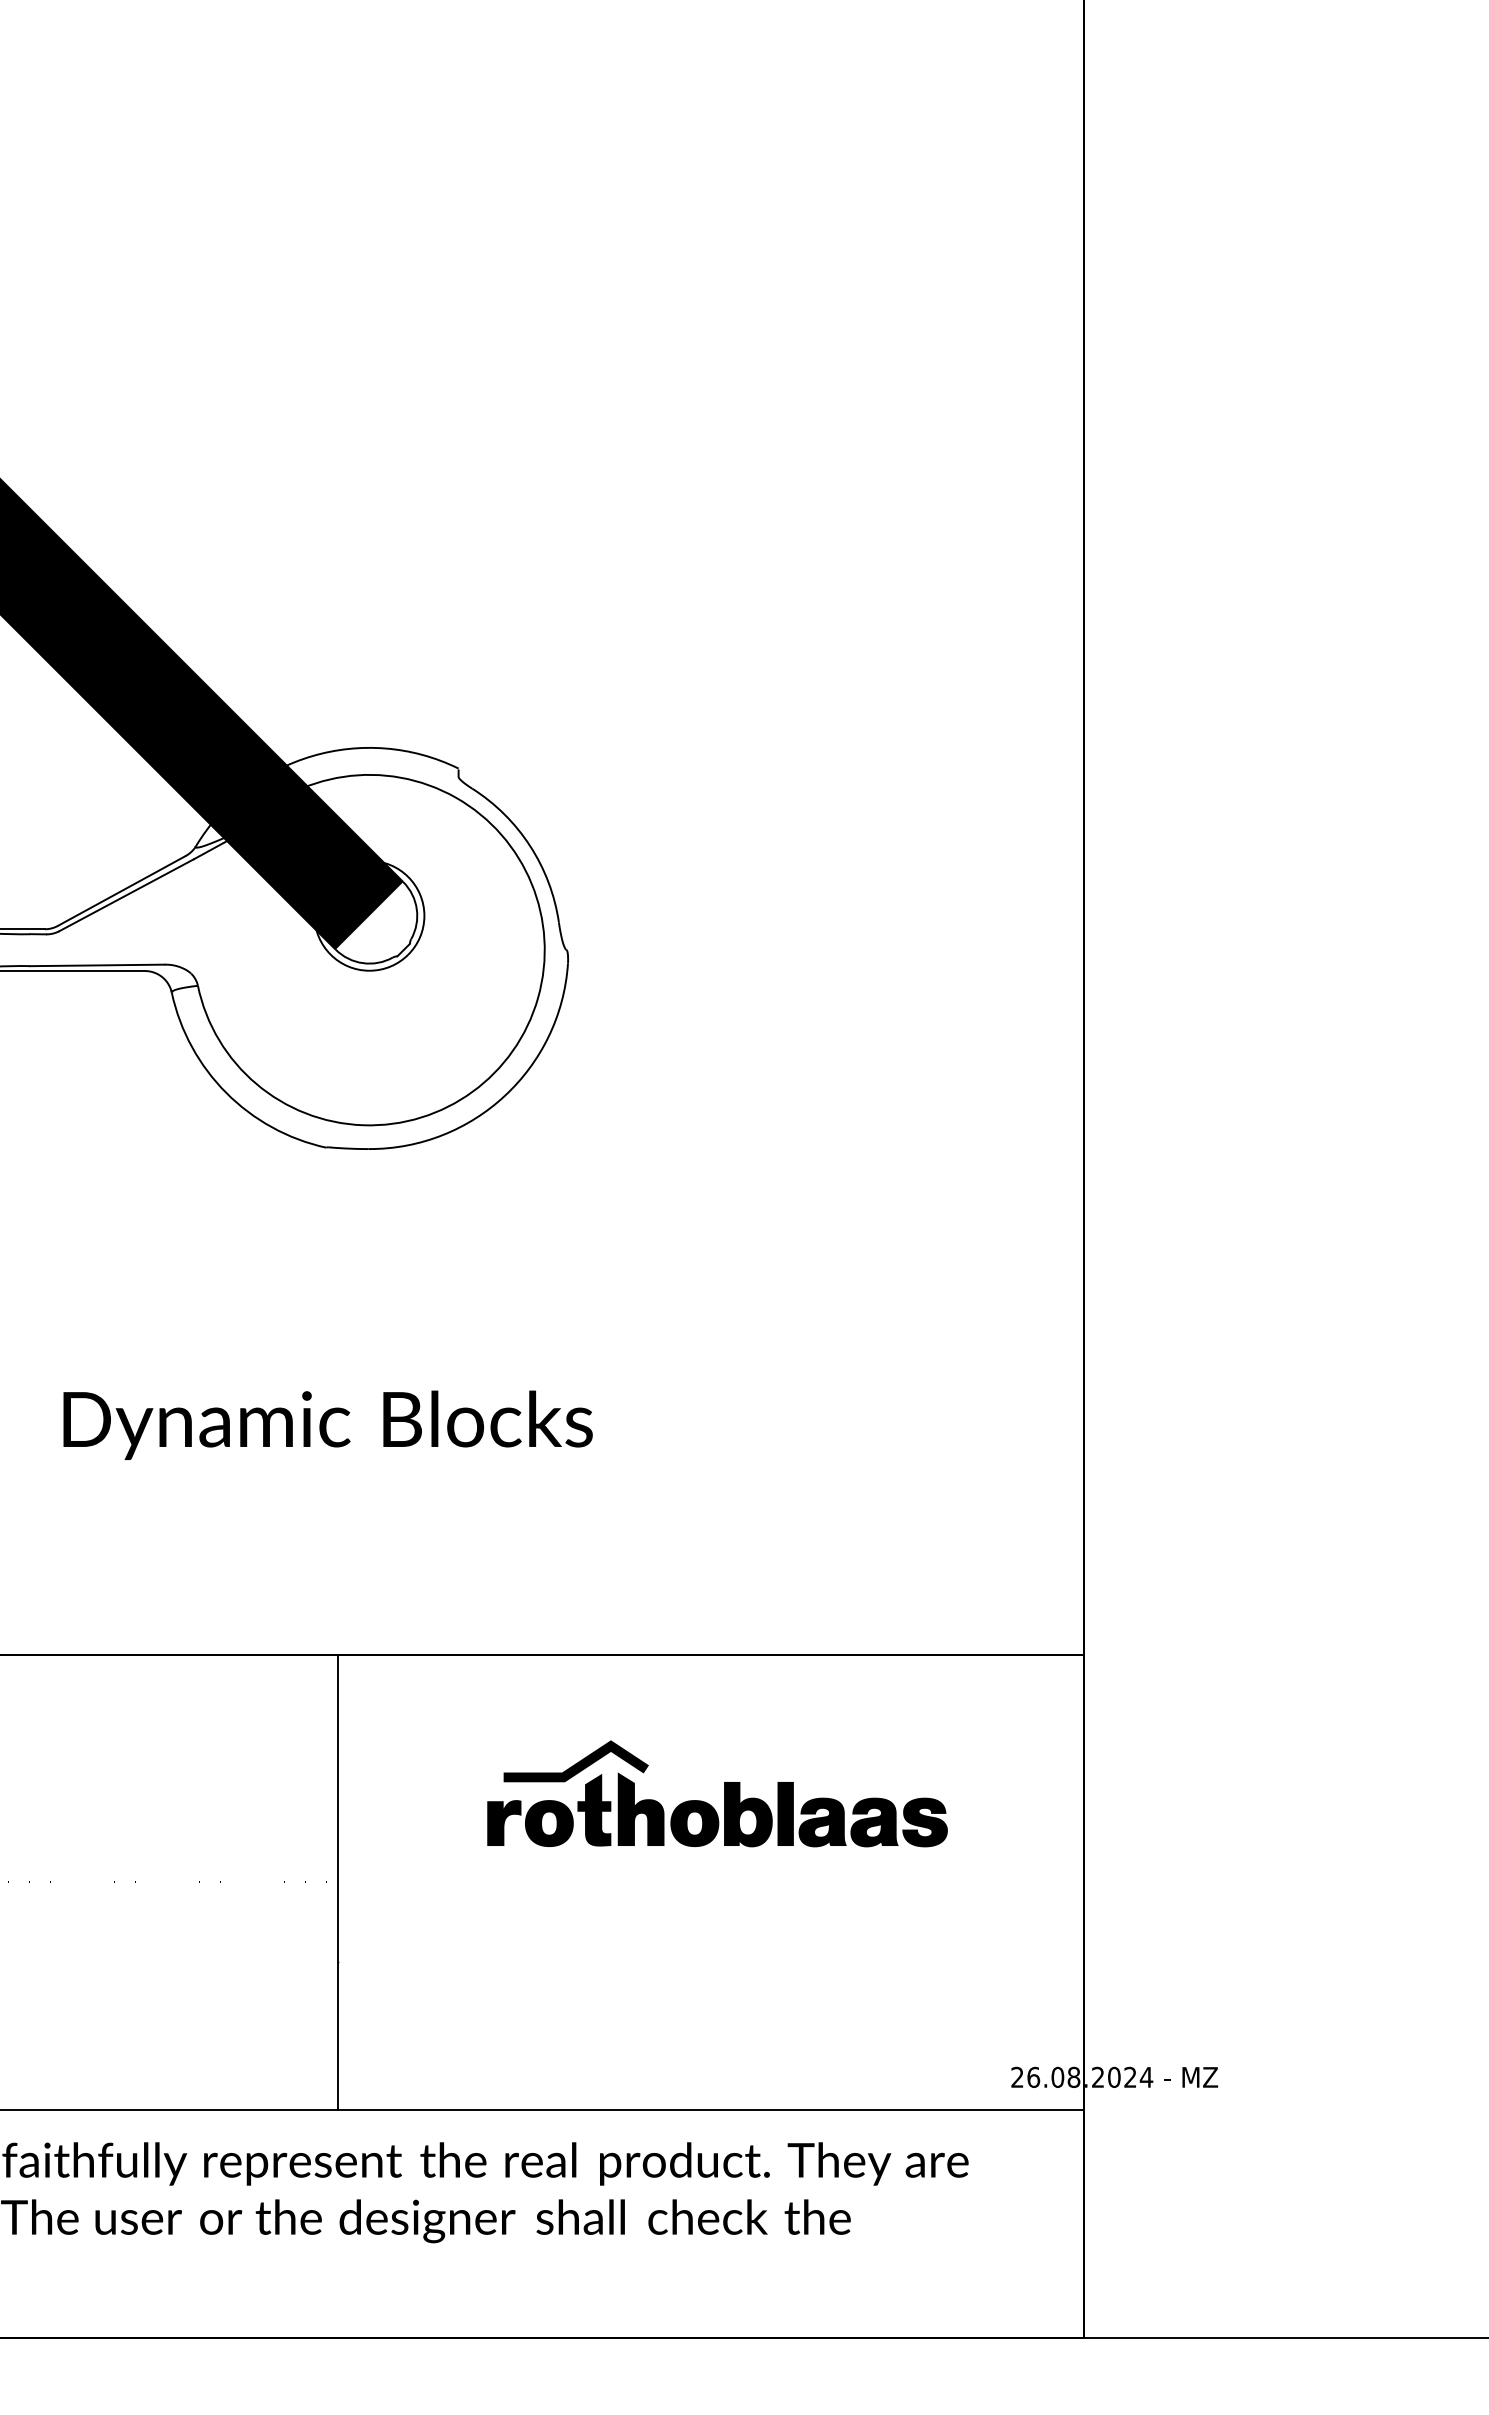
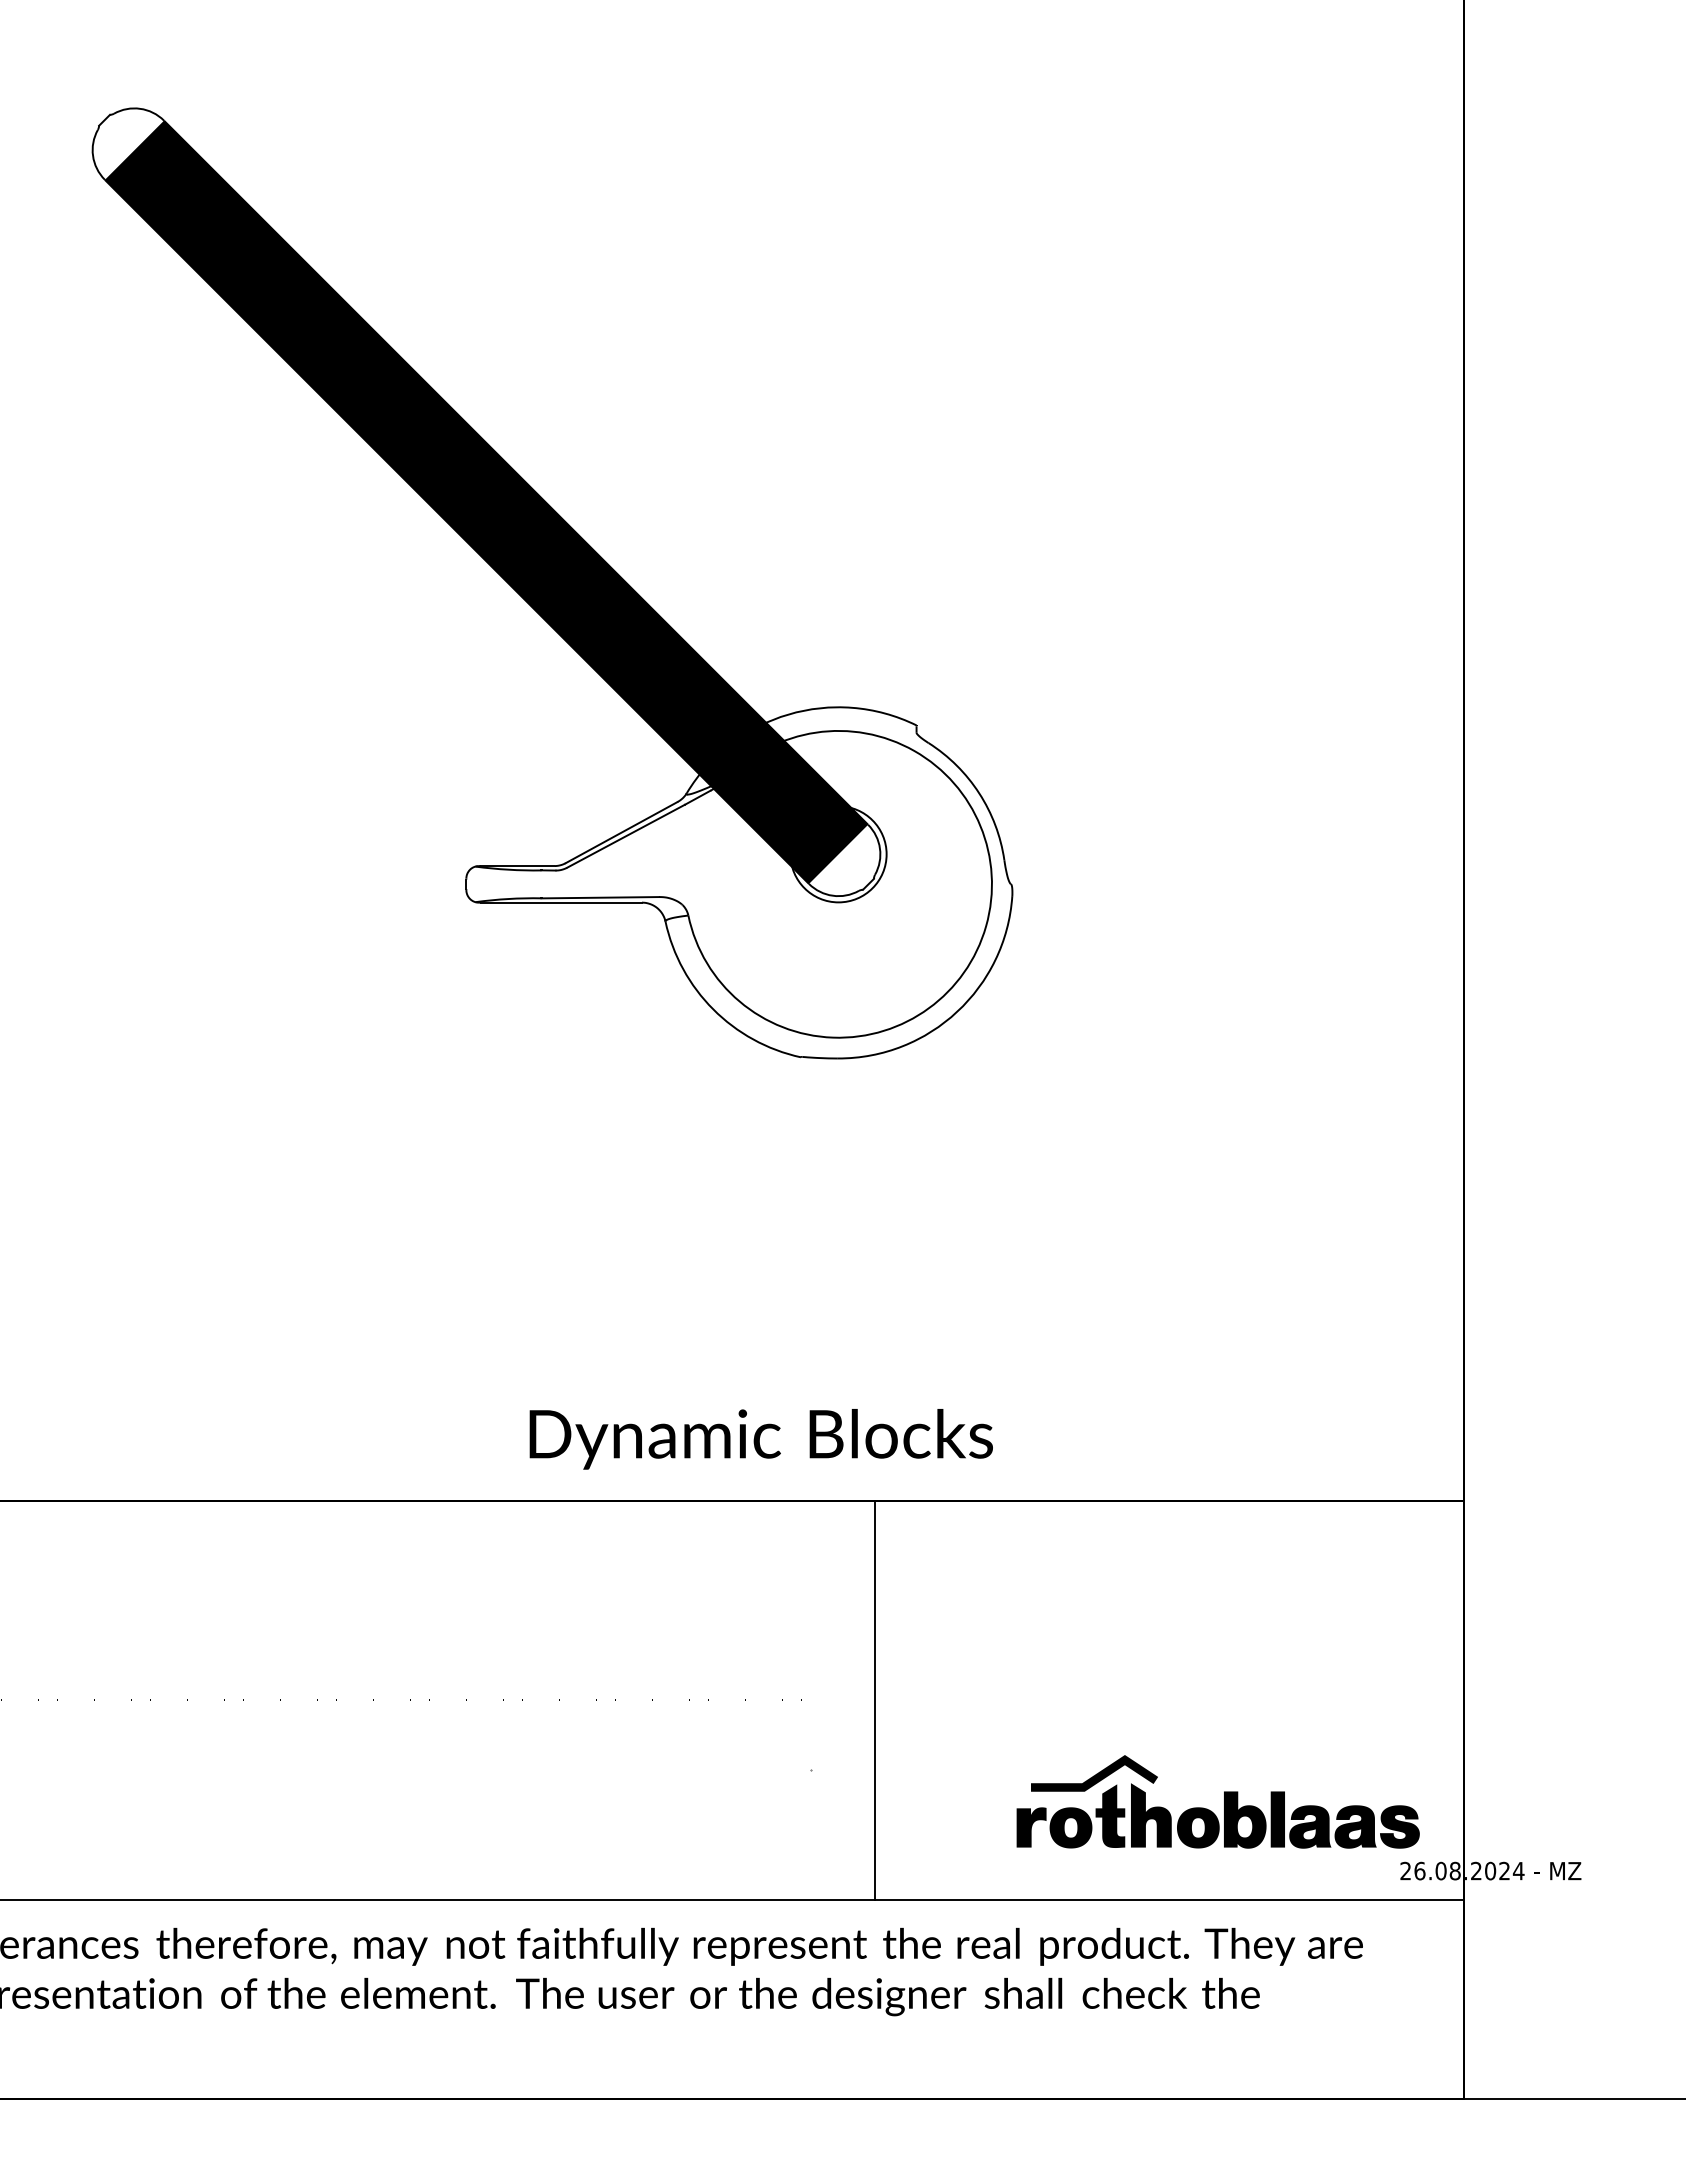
text: (327, 1425) -> (760, 1439), moved
part: (724, 1793) -> (1224, 1801), moved
line: (337, 1881) -> (874, 1699), moved

